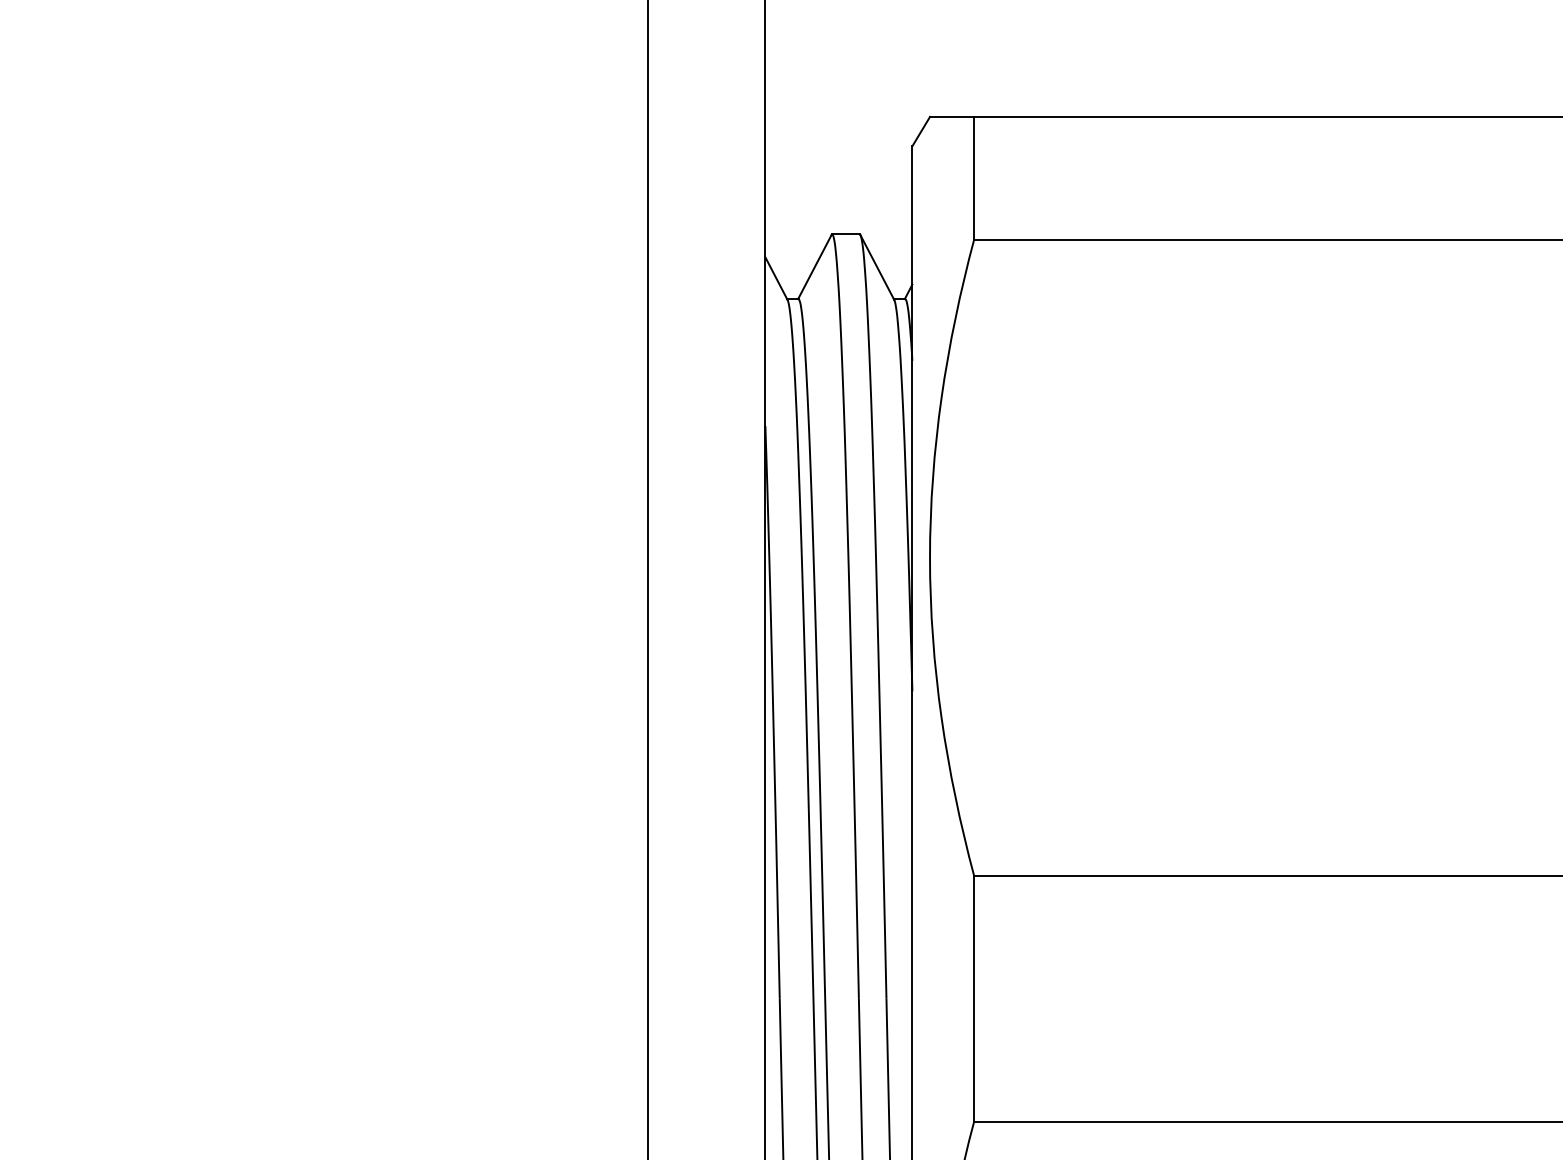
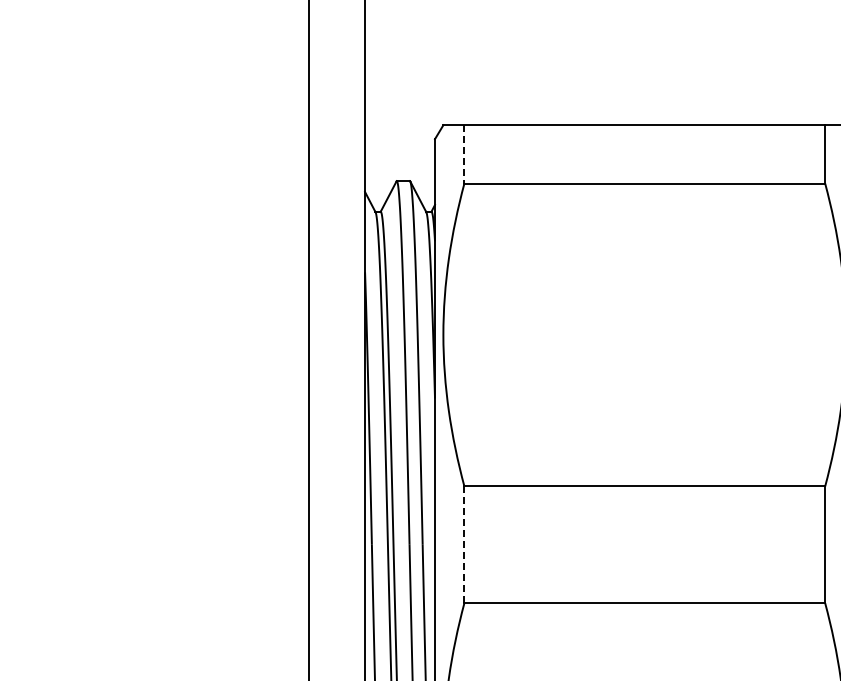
line: (974, 178) -> (464, 154), solid -> dashed
line: (974, 1000) -> (464, 545), solid -> dashed

